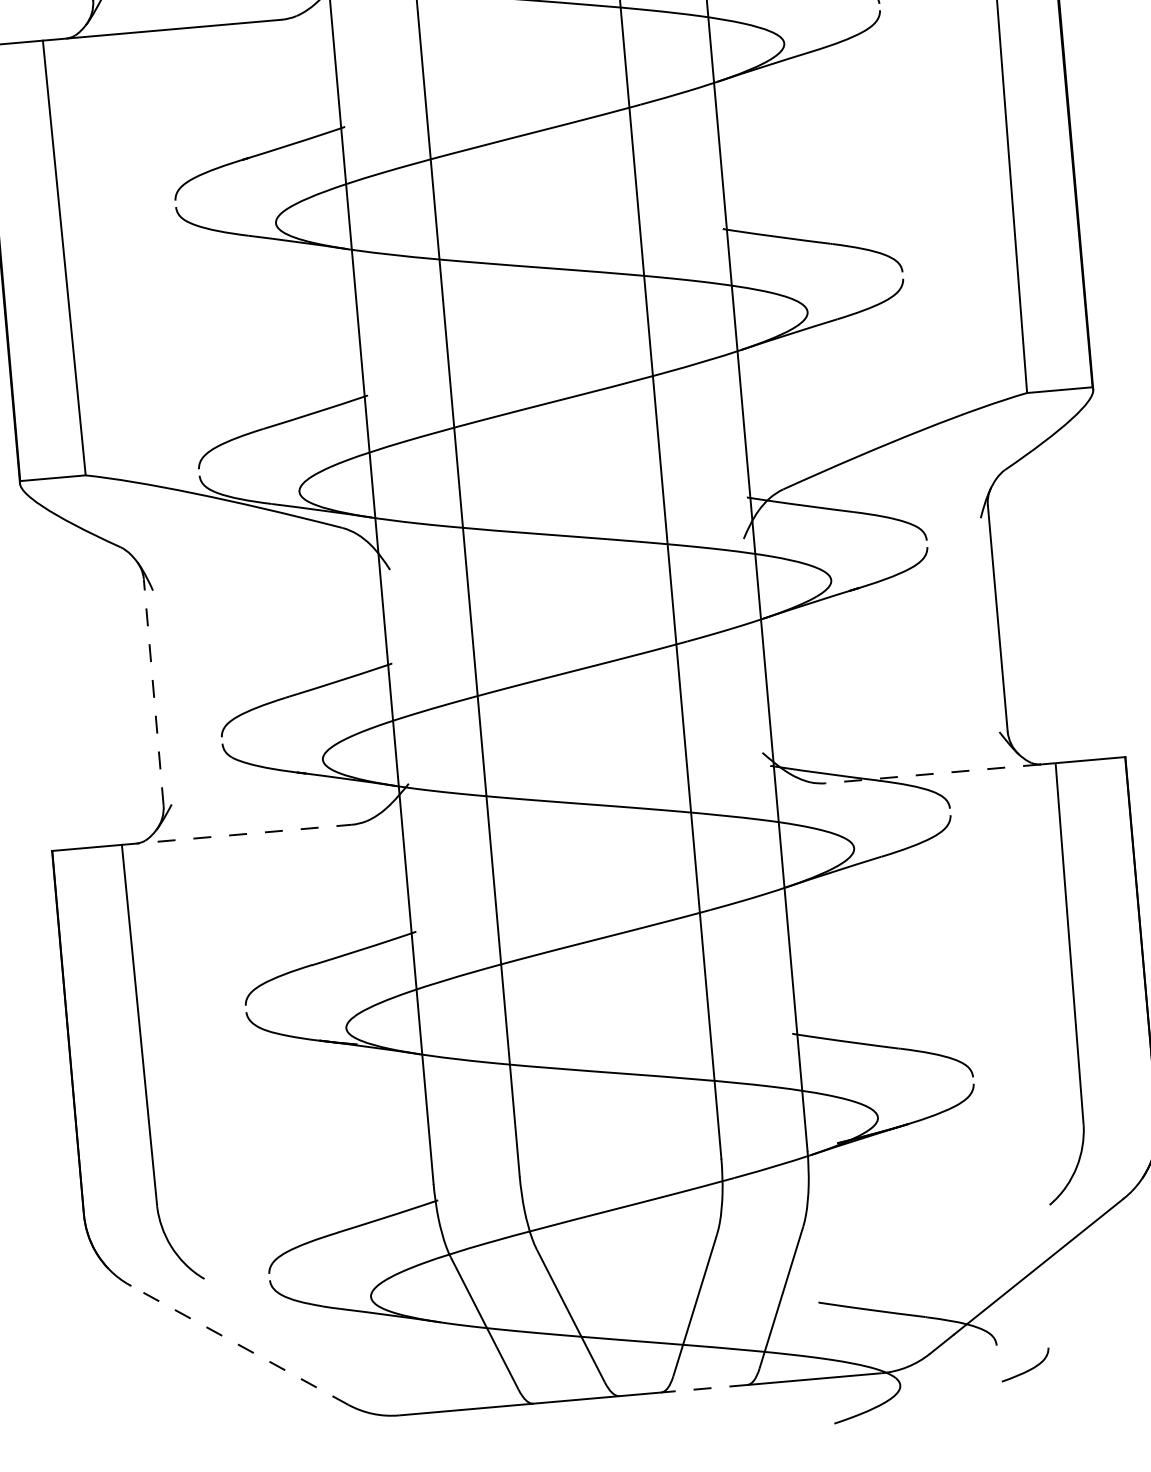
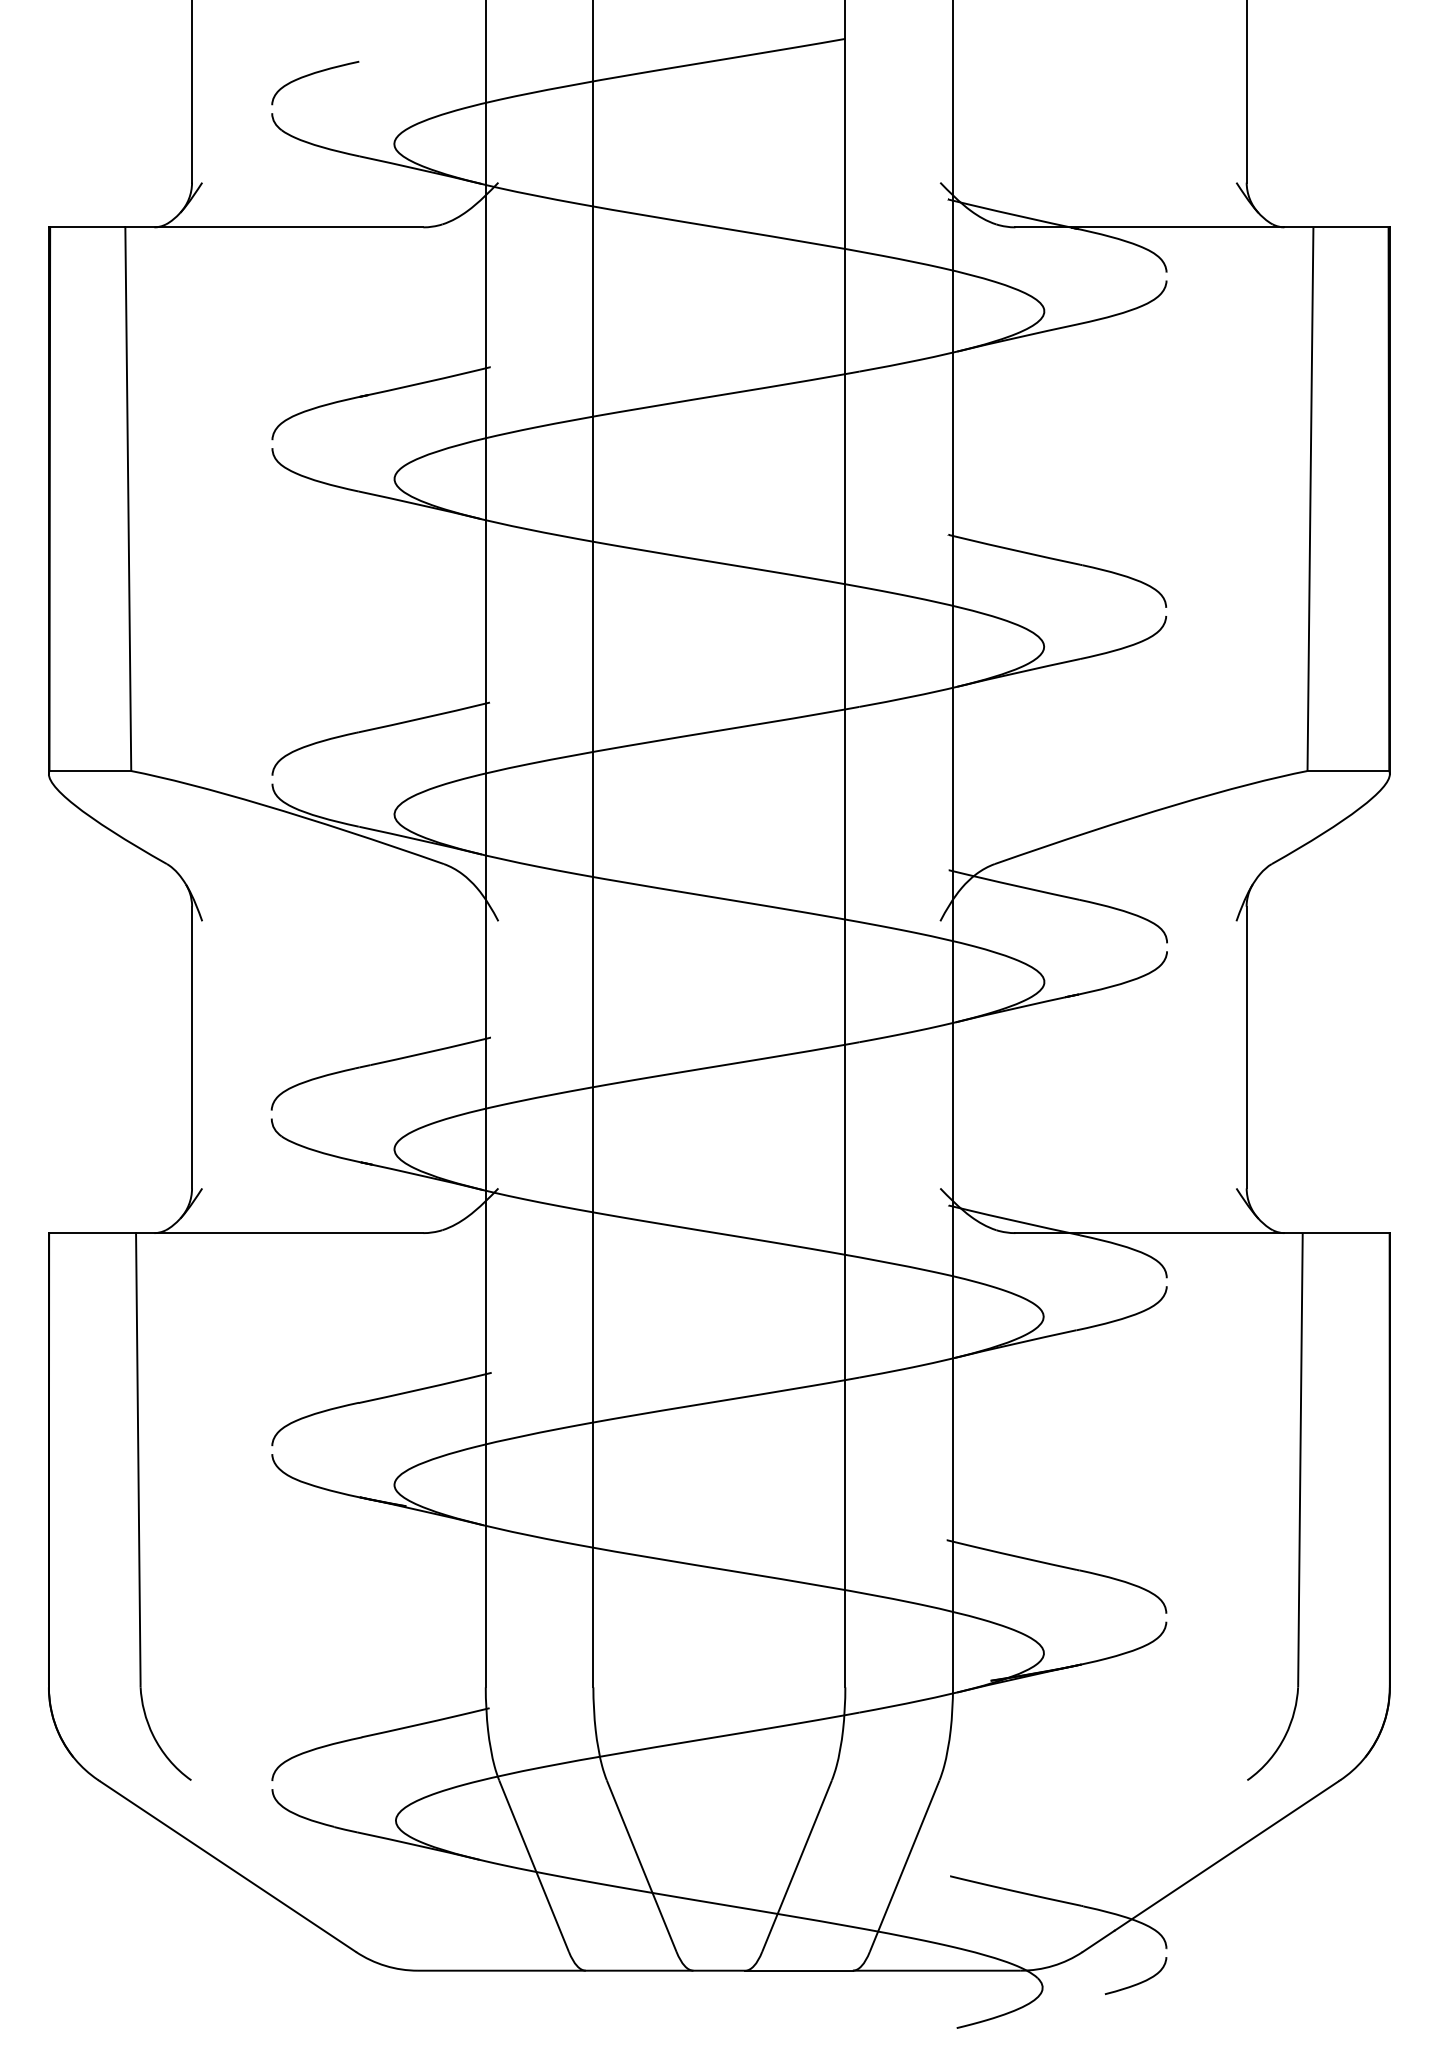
line: (154, 692) -> (192, 1047), dashed -> solid
line: (933, 774) -> (1149, 1233), dashed -> solid
line: (236, 835) -> (279, 1233), dashed -> solid
line: (240, 1345) -> (228, 1866), dashed -> solid
curve: (1027, 1369) -> (1138, 1982), moved
line: (704, 1388) -> (799, 1970), dashed -> solid

